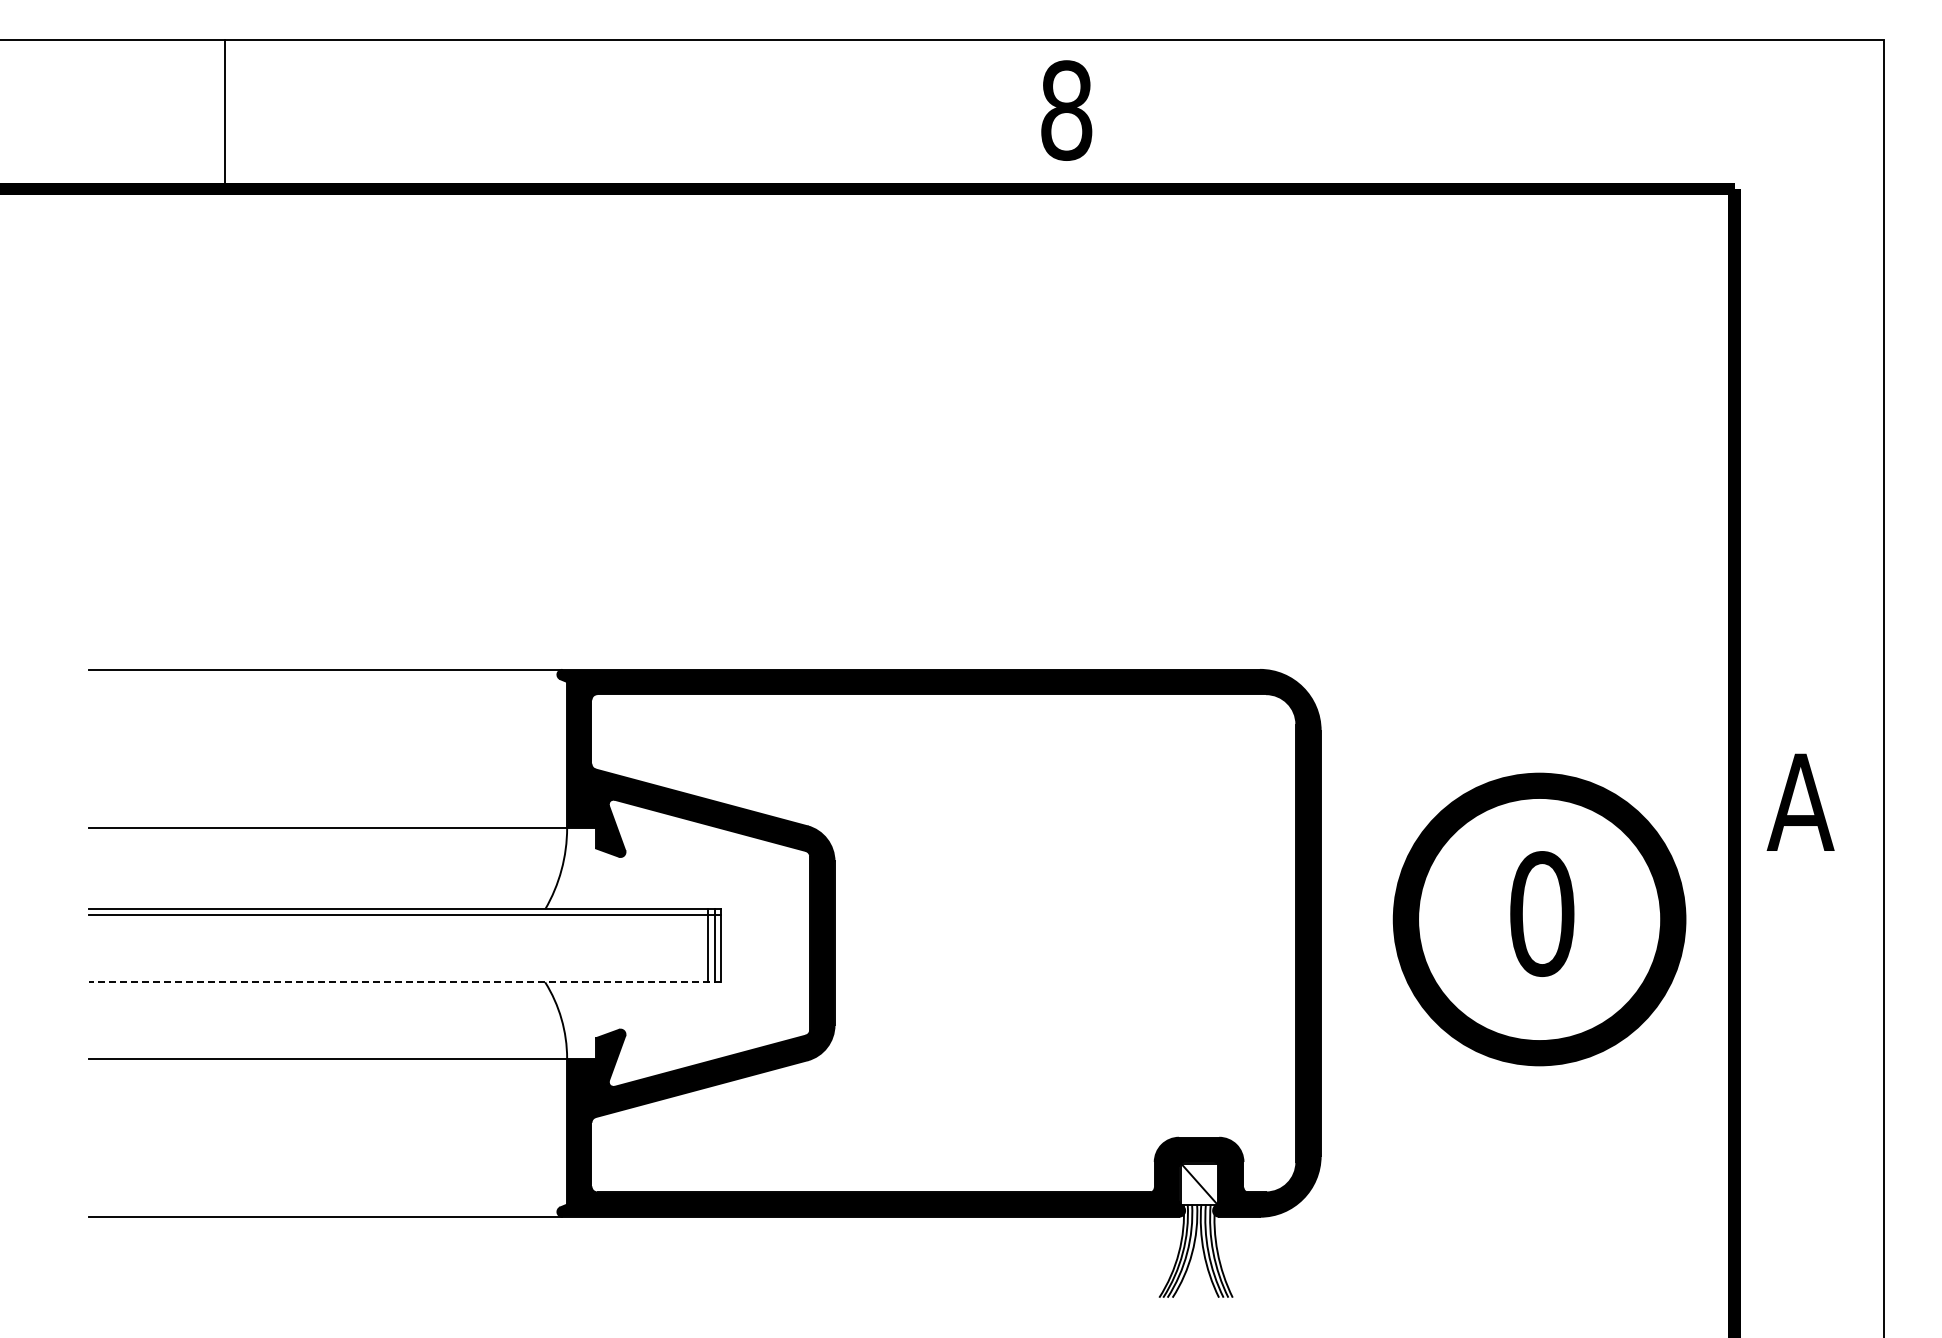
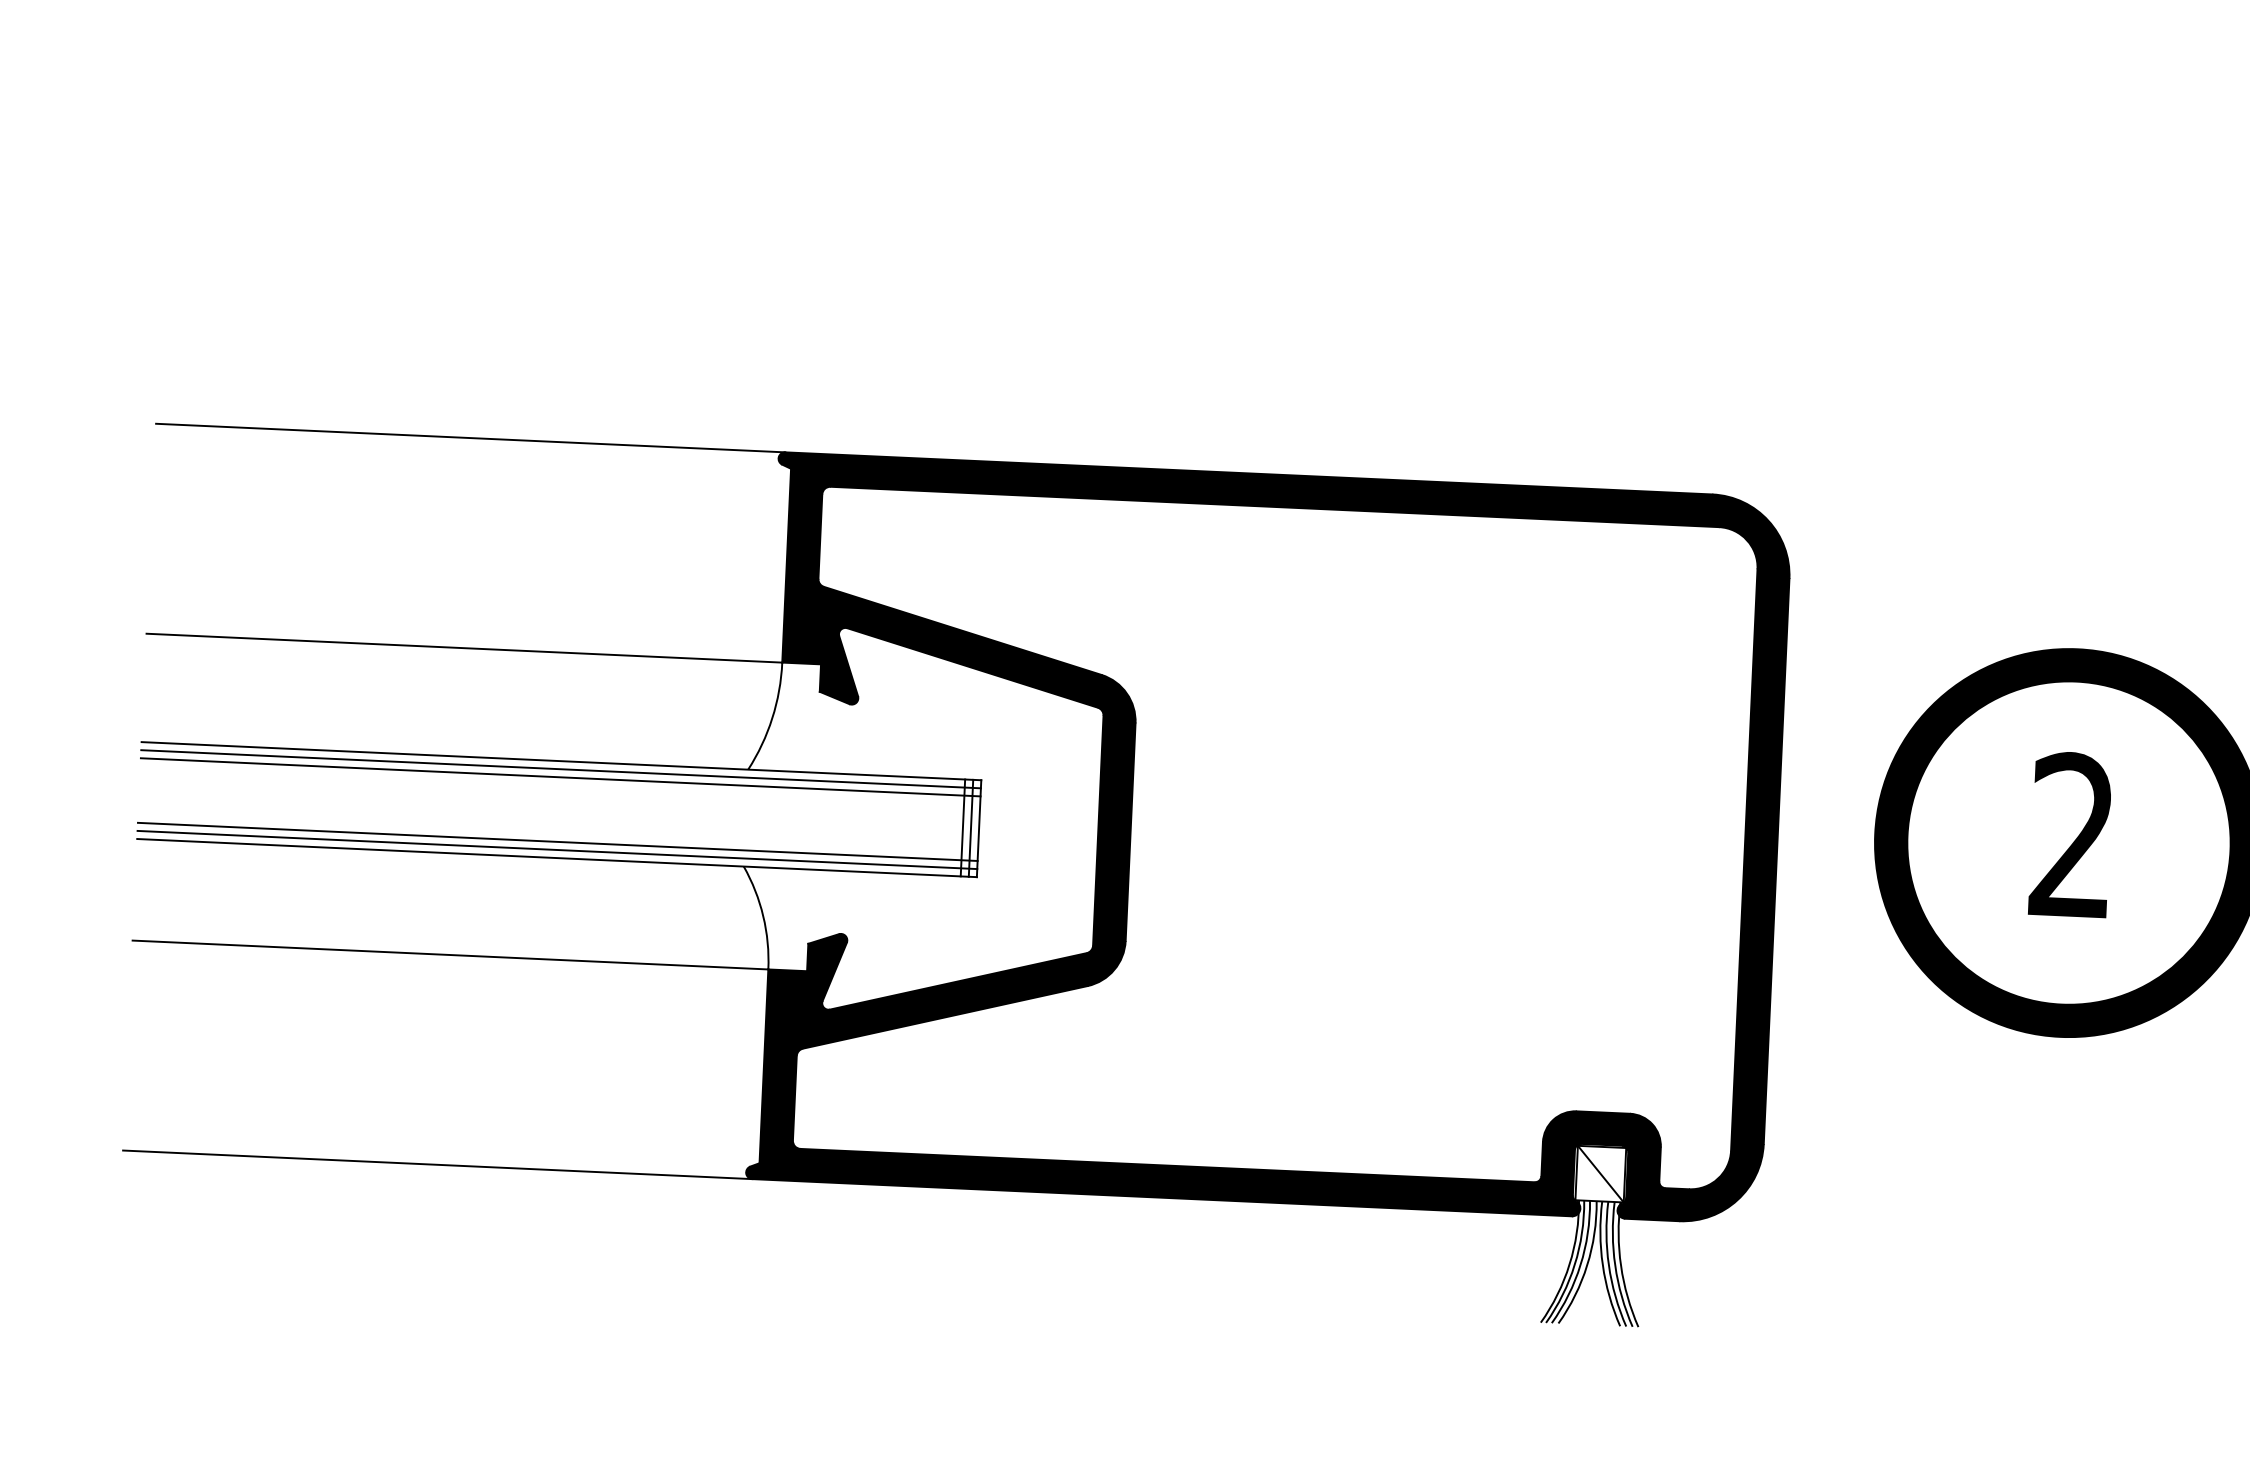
text: (1542, 913) -> (2073, 835), 0 -> 2
line: (404, 921) -> (560, 777), added
line: (404, 970) -> (557, 842), added
line: (404, 976) -> (557, 850), added
line: (404, 982) -> (556, 858), dashed -> solid

